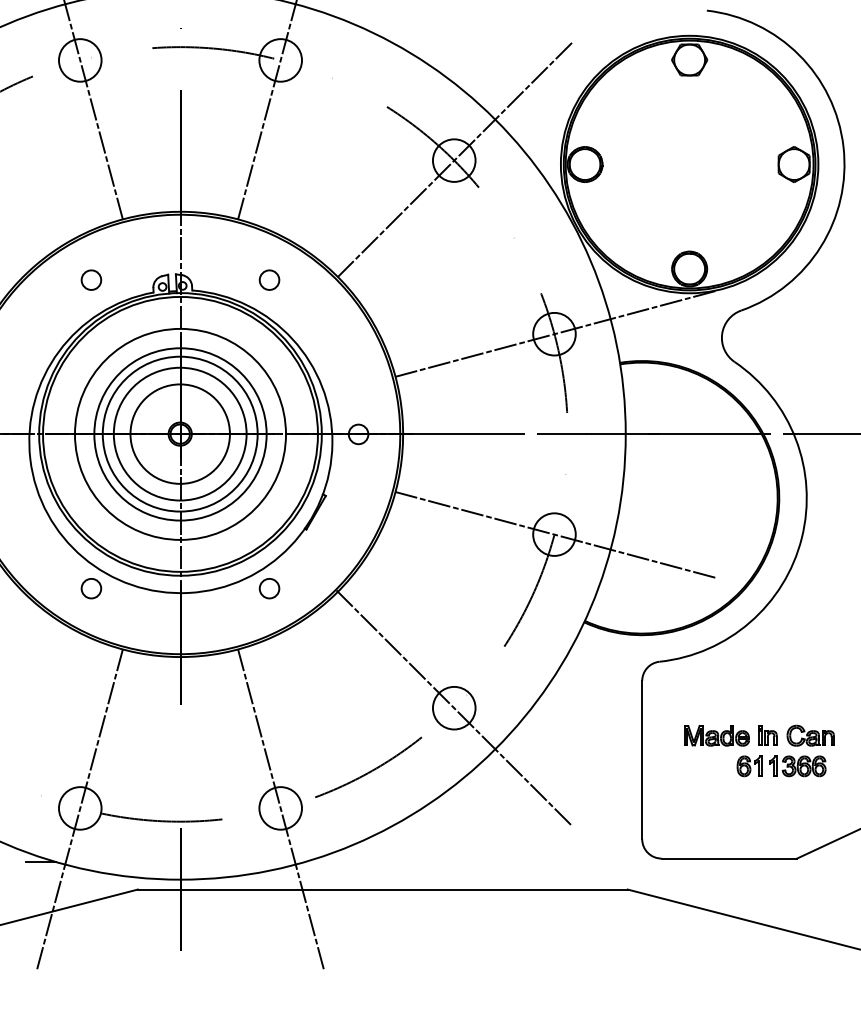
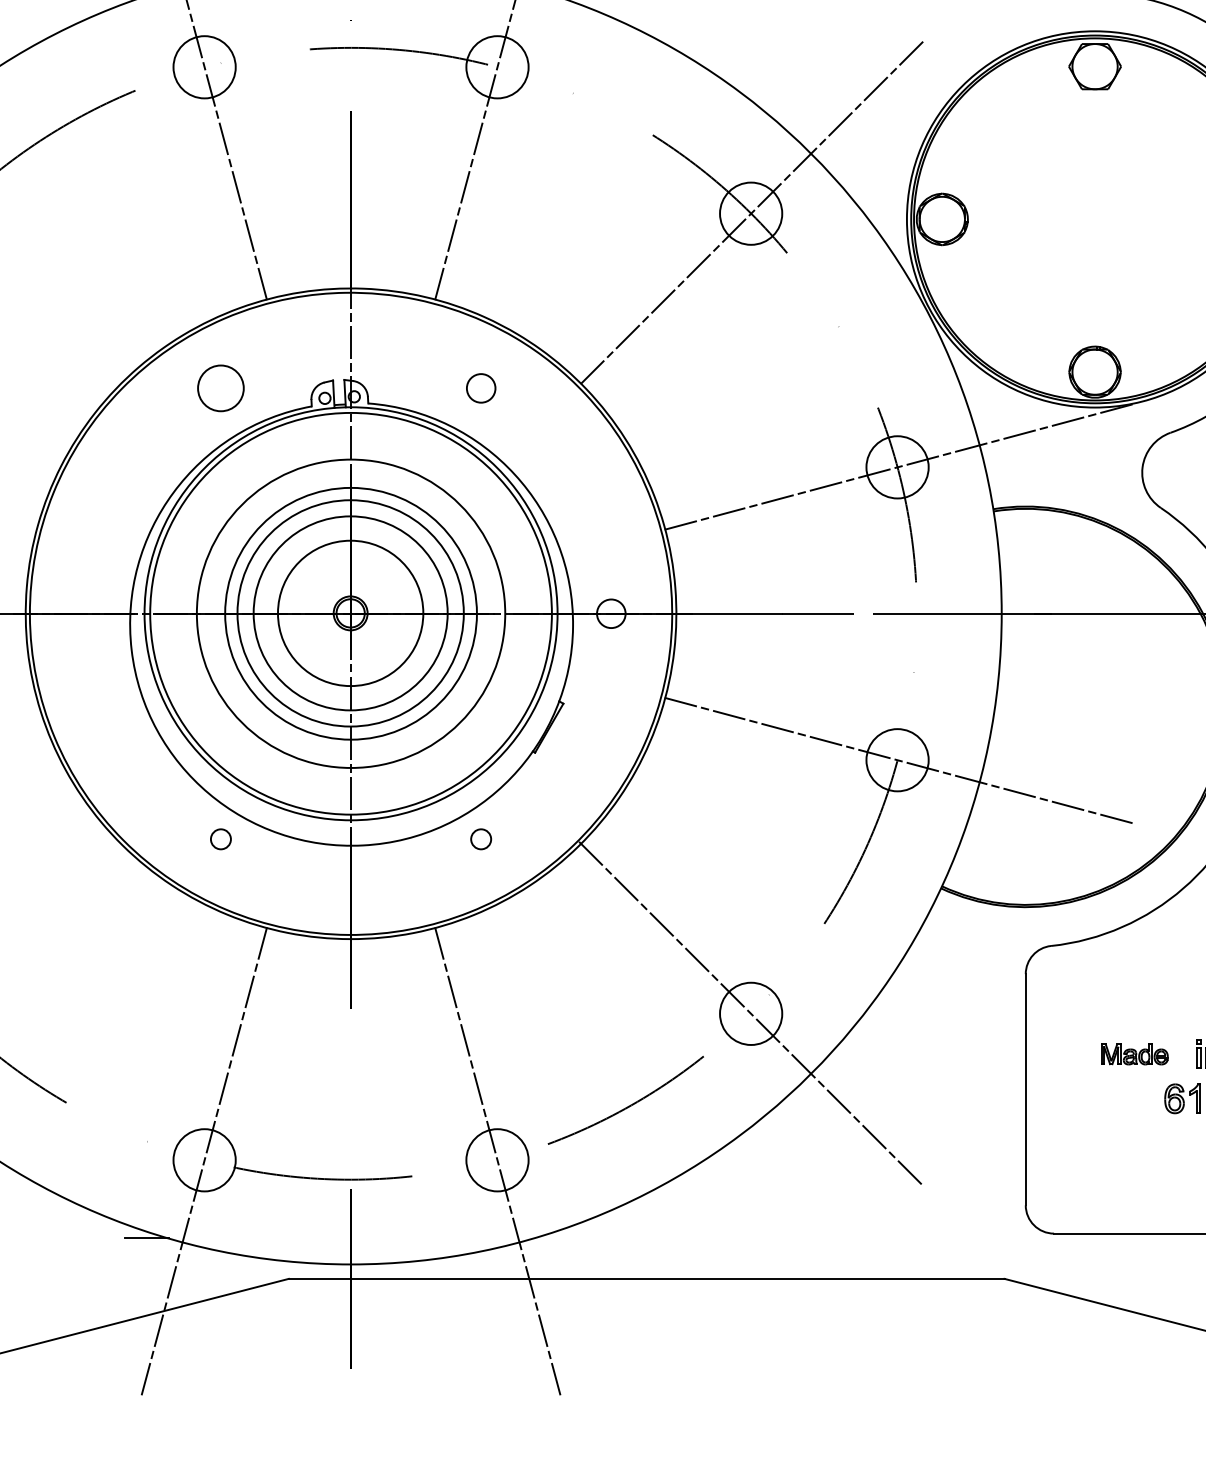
circle: (91, 279) -> (221, 387), size x1.6
circle: (91, 588) -> (221, 838), size x0.7
circle: (269, 588) -> (481, 838), size x0.7
part: (716, 735) -> (1134, 1053), size x0.7

